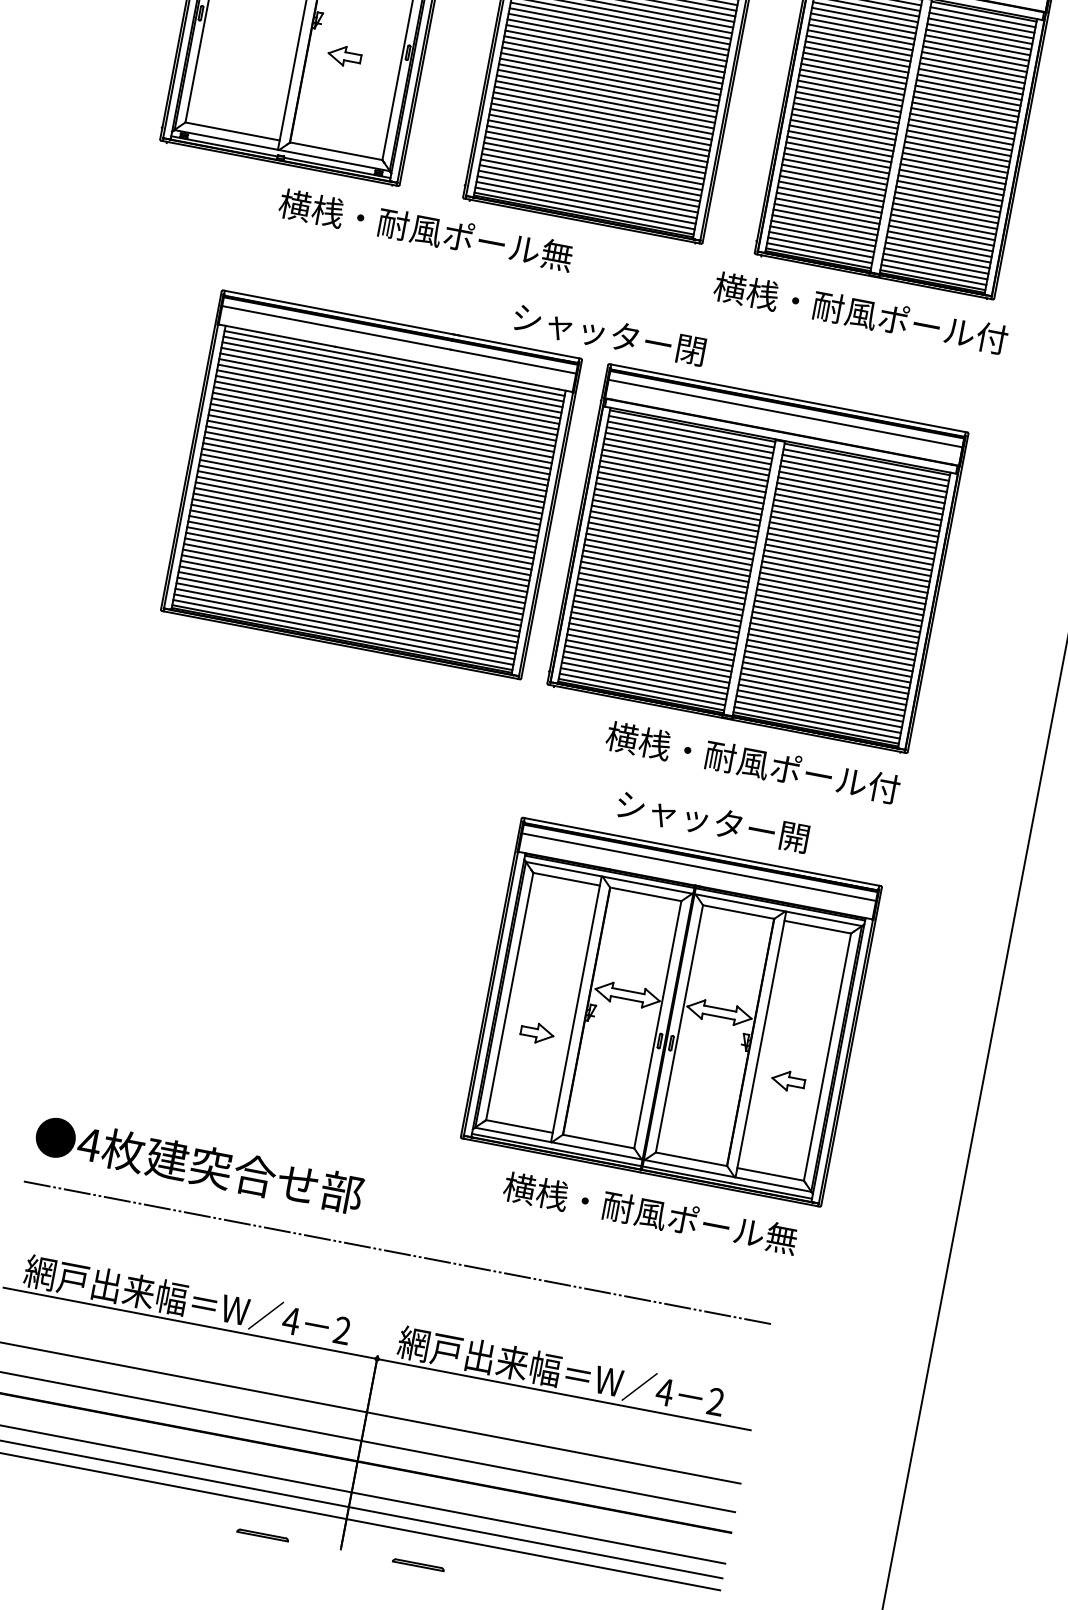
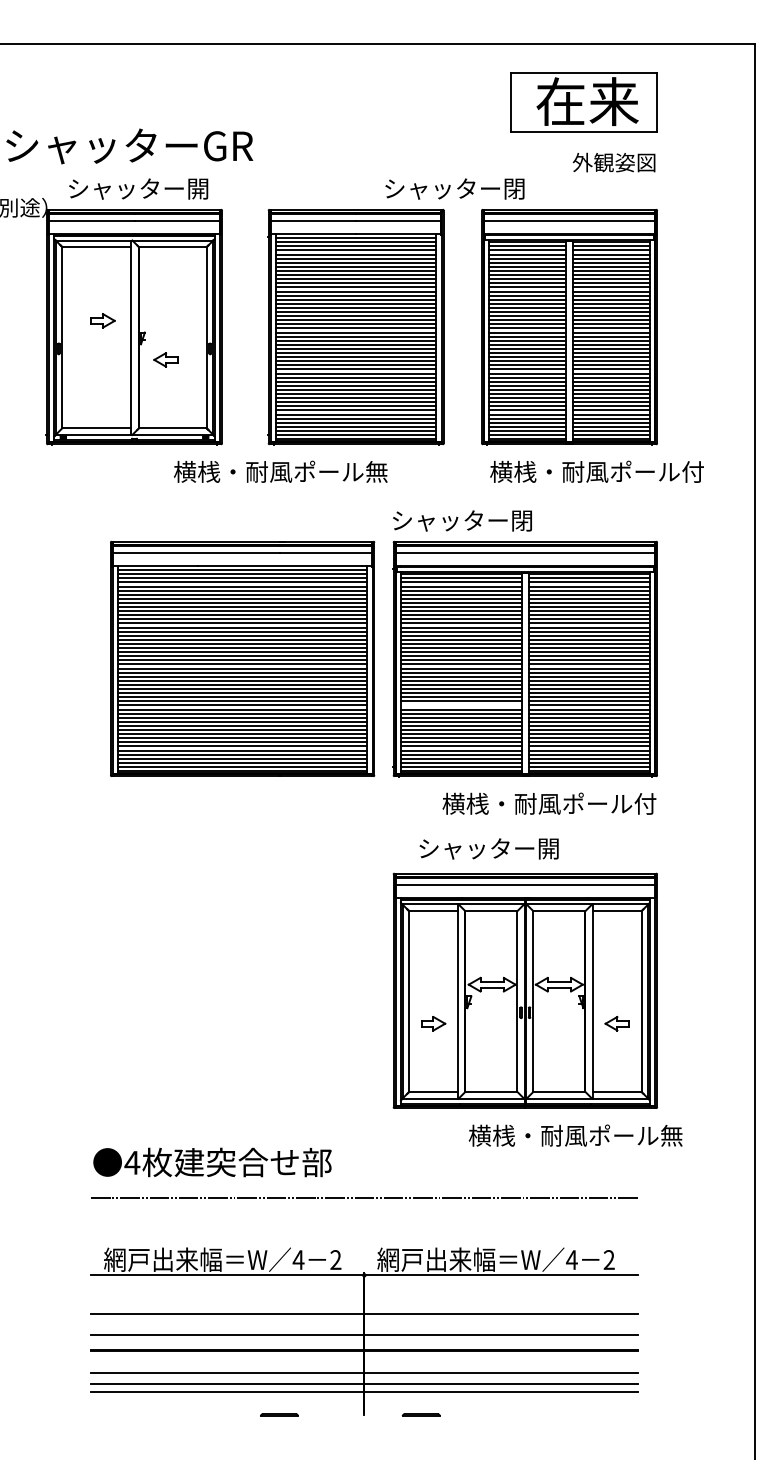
text: (425, 229) -> (280, 471), moved
text: (860, 312) -> (596, 471), moved
text: (609, 334) -> (462, 520), moved
line: (657, 605) -> (460, 705), removed
text: (712, 821) -> (488, 848), moved
text: (650, 1213) -> (575, 1135), moved
line: (263, 1534) -> (279, 1414), moved

